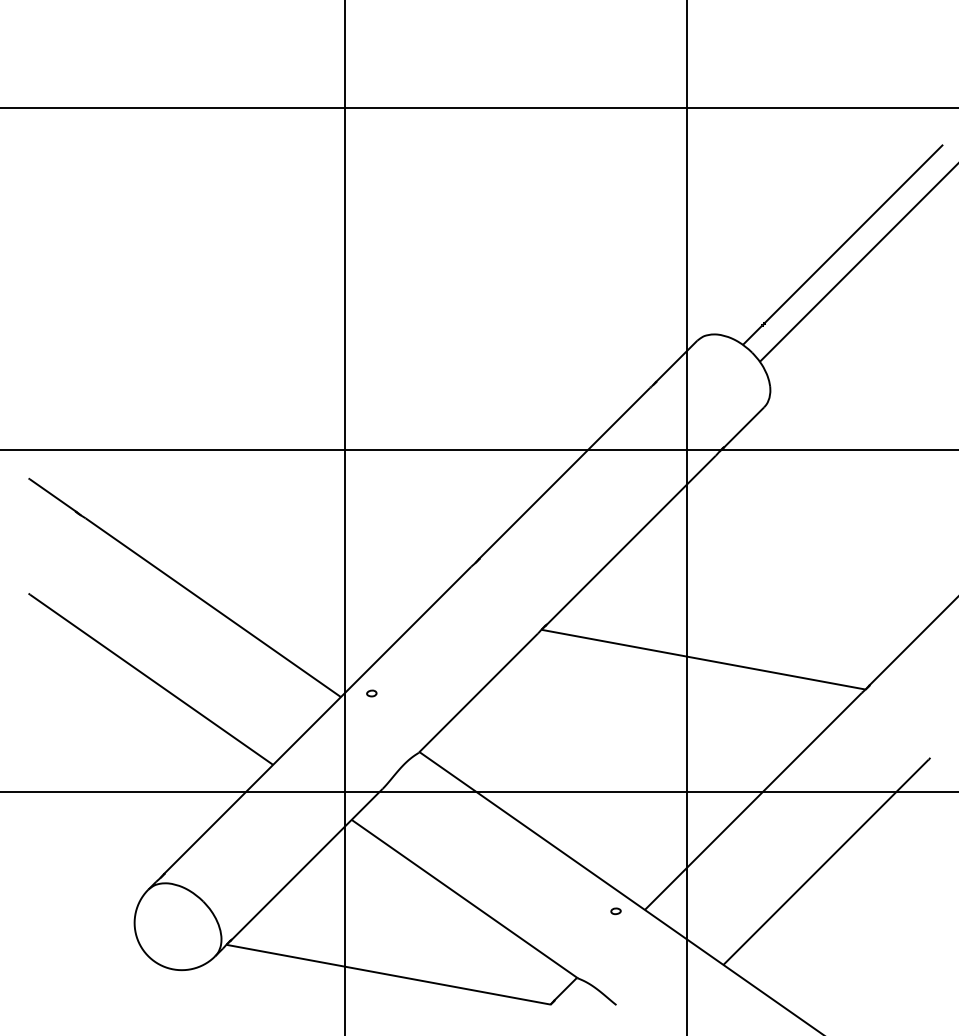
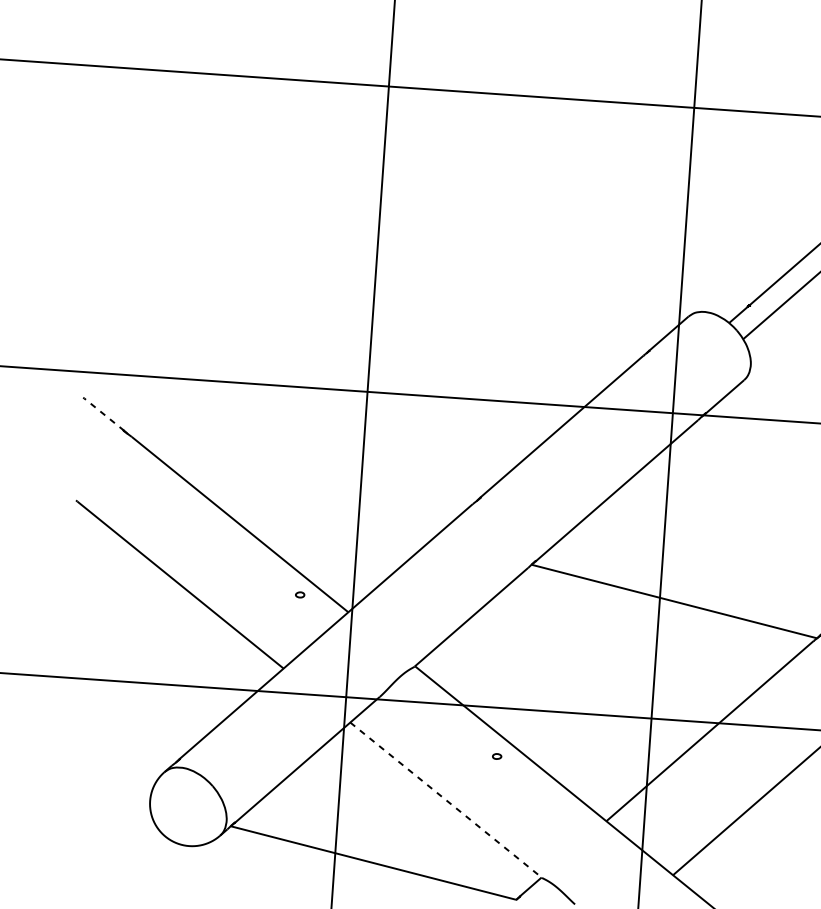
line: (53, 495) -> (104, 414), solid -> dashed
part: (371, 693) -> (299, 594), moved
line: (464, 899) -> (446, 800), solid -> dashed
part: (615, 911) -> (496, 756), moved

